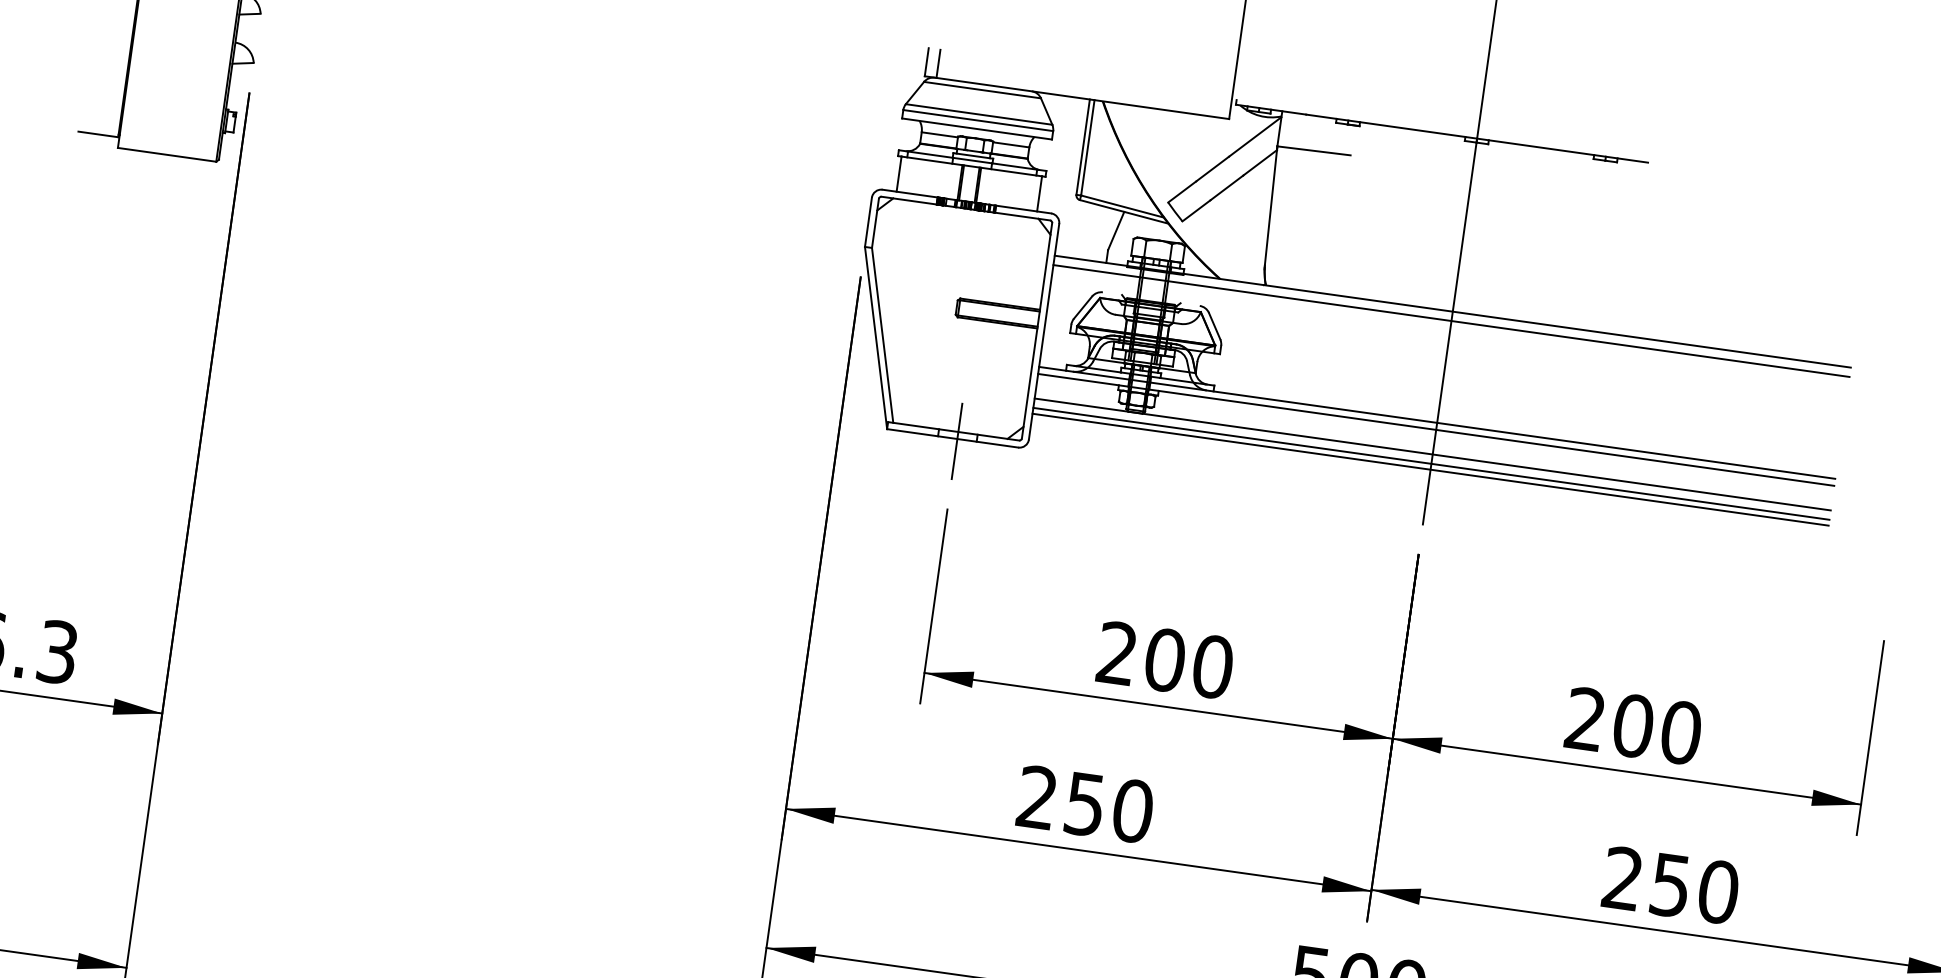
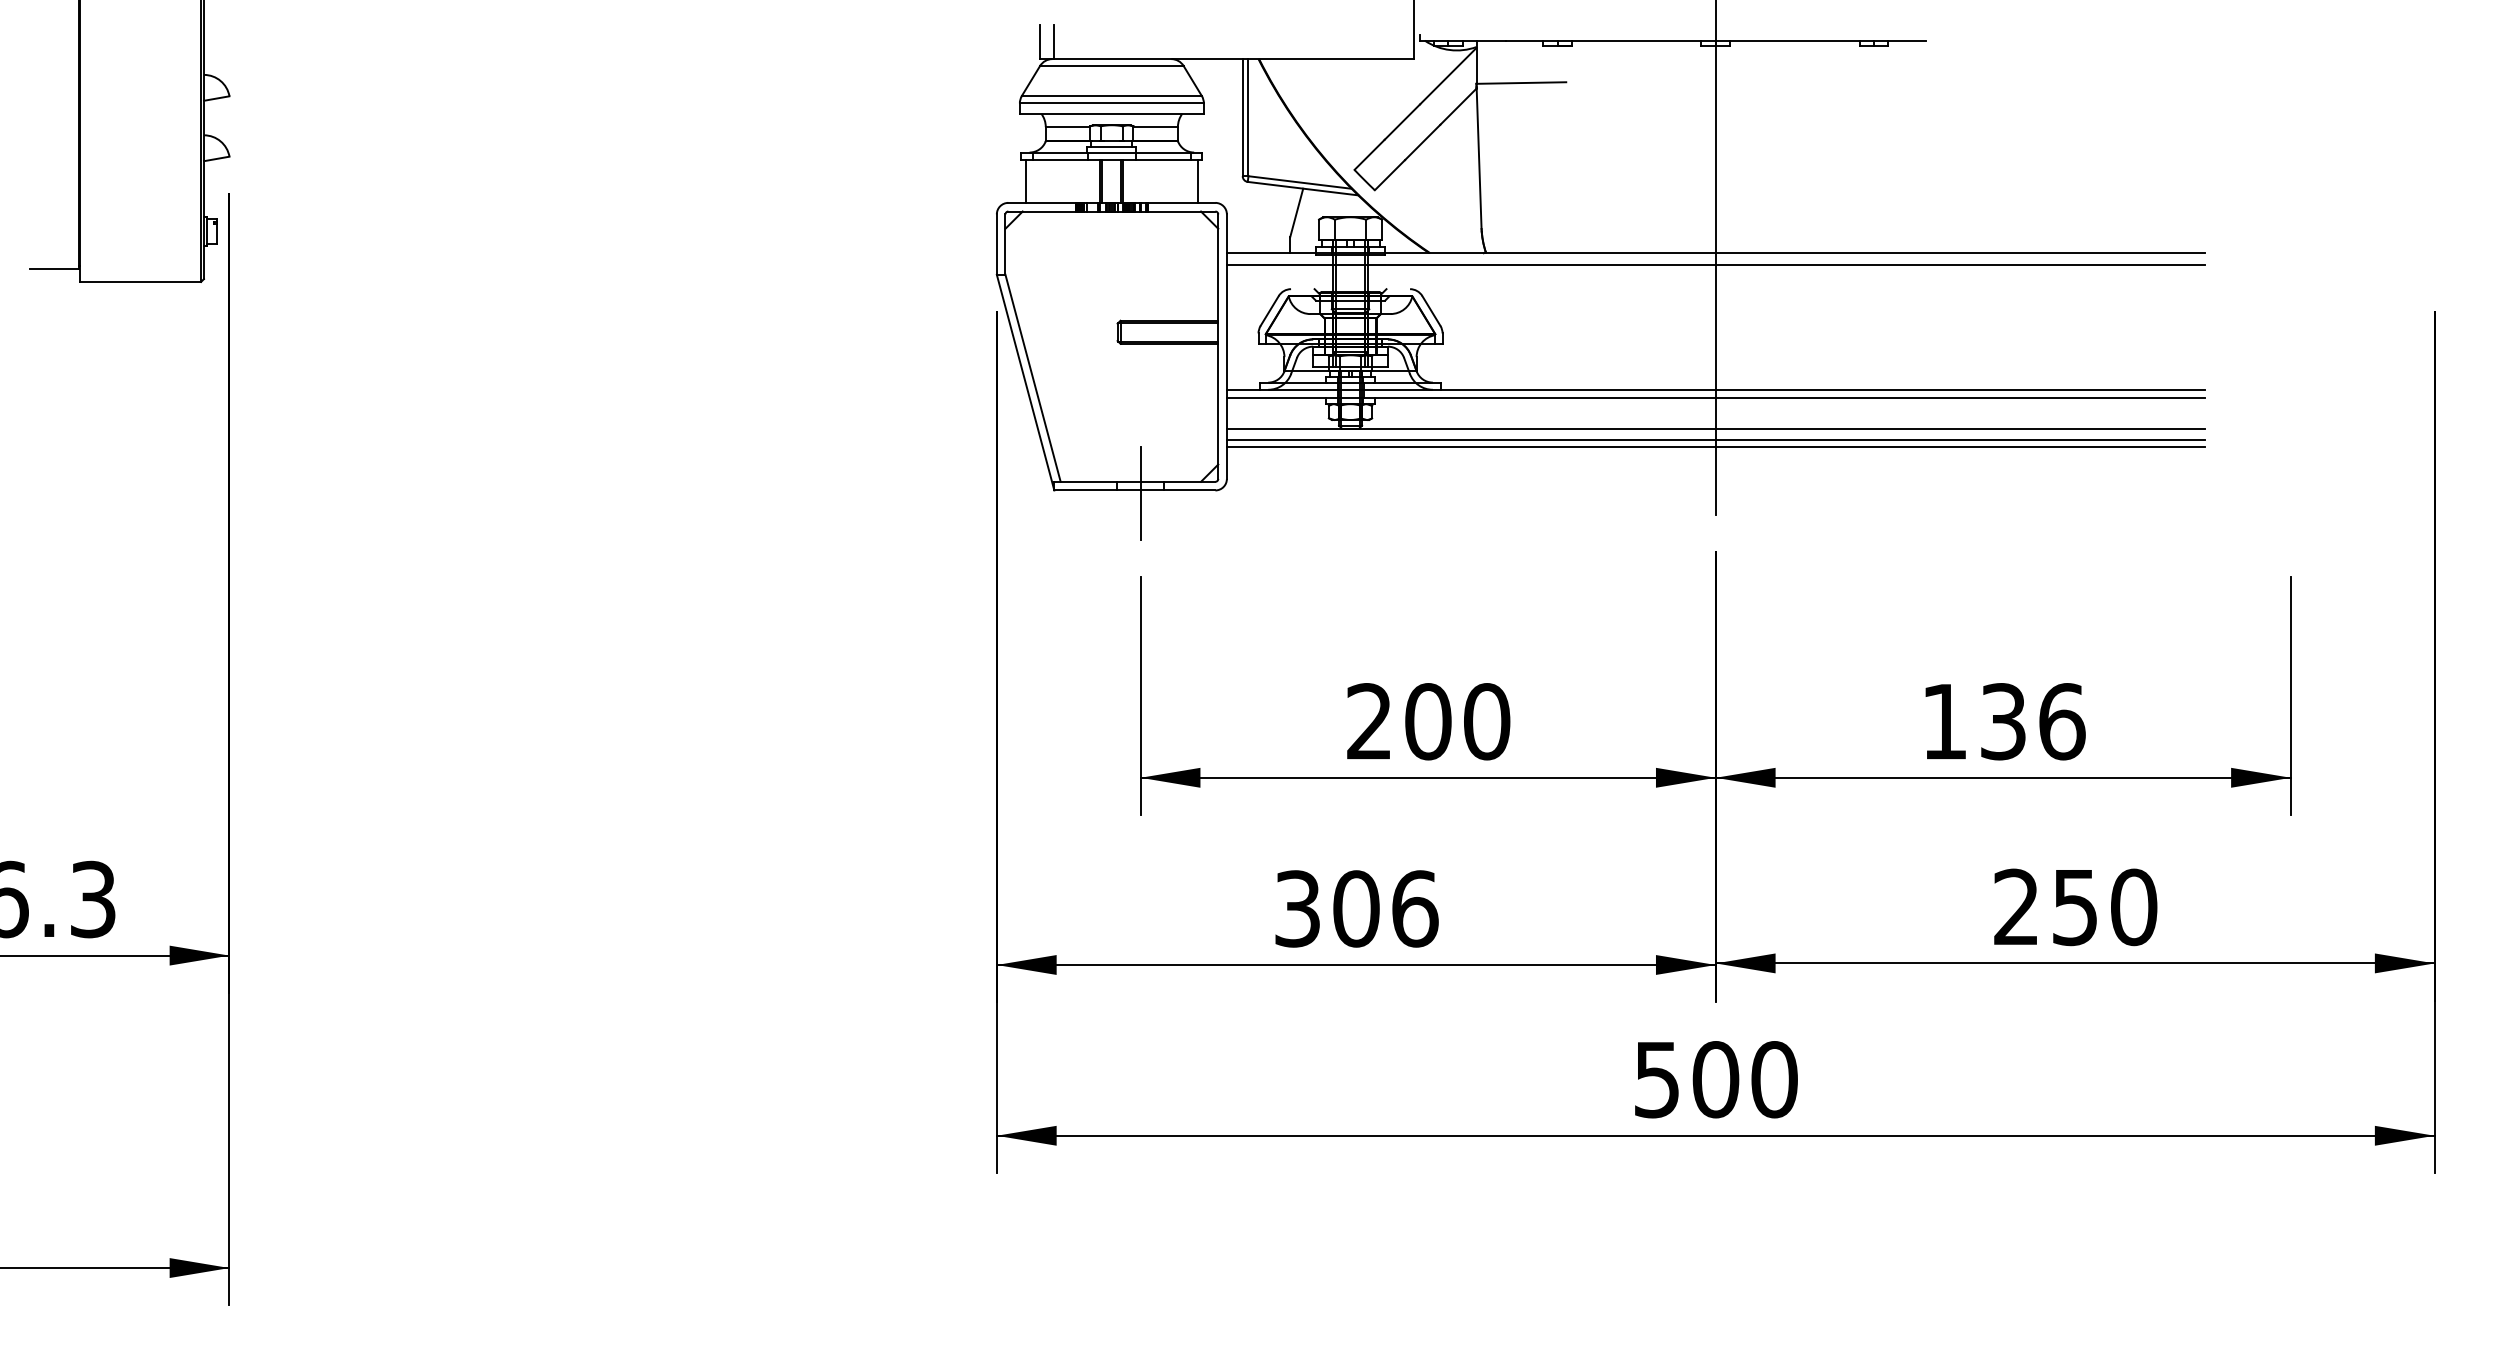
text: (1633, 725) -> (2003, 721), 200 -> 136
text: (1085, 804) -> (1356, 908), 250 -> 306

